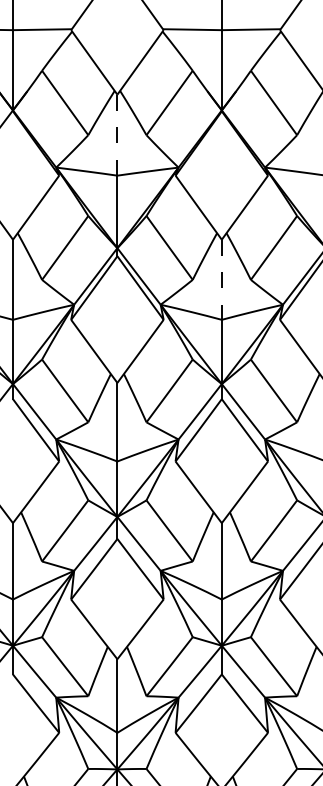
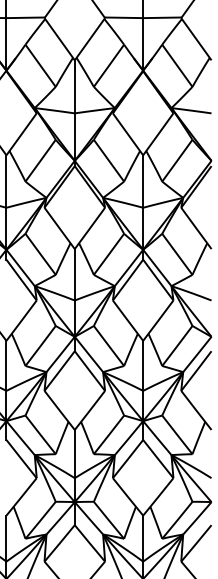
line: (116, 134) -> (74, 86), dashed -> solid
line: (222, 281) -> (143, 182), dashed -> solid

